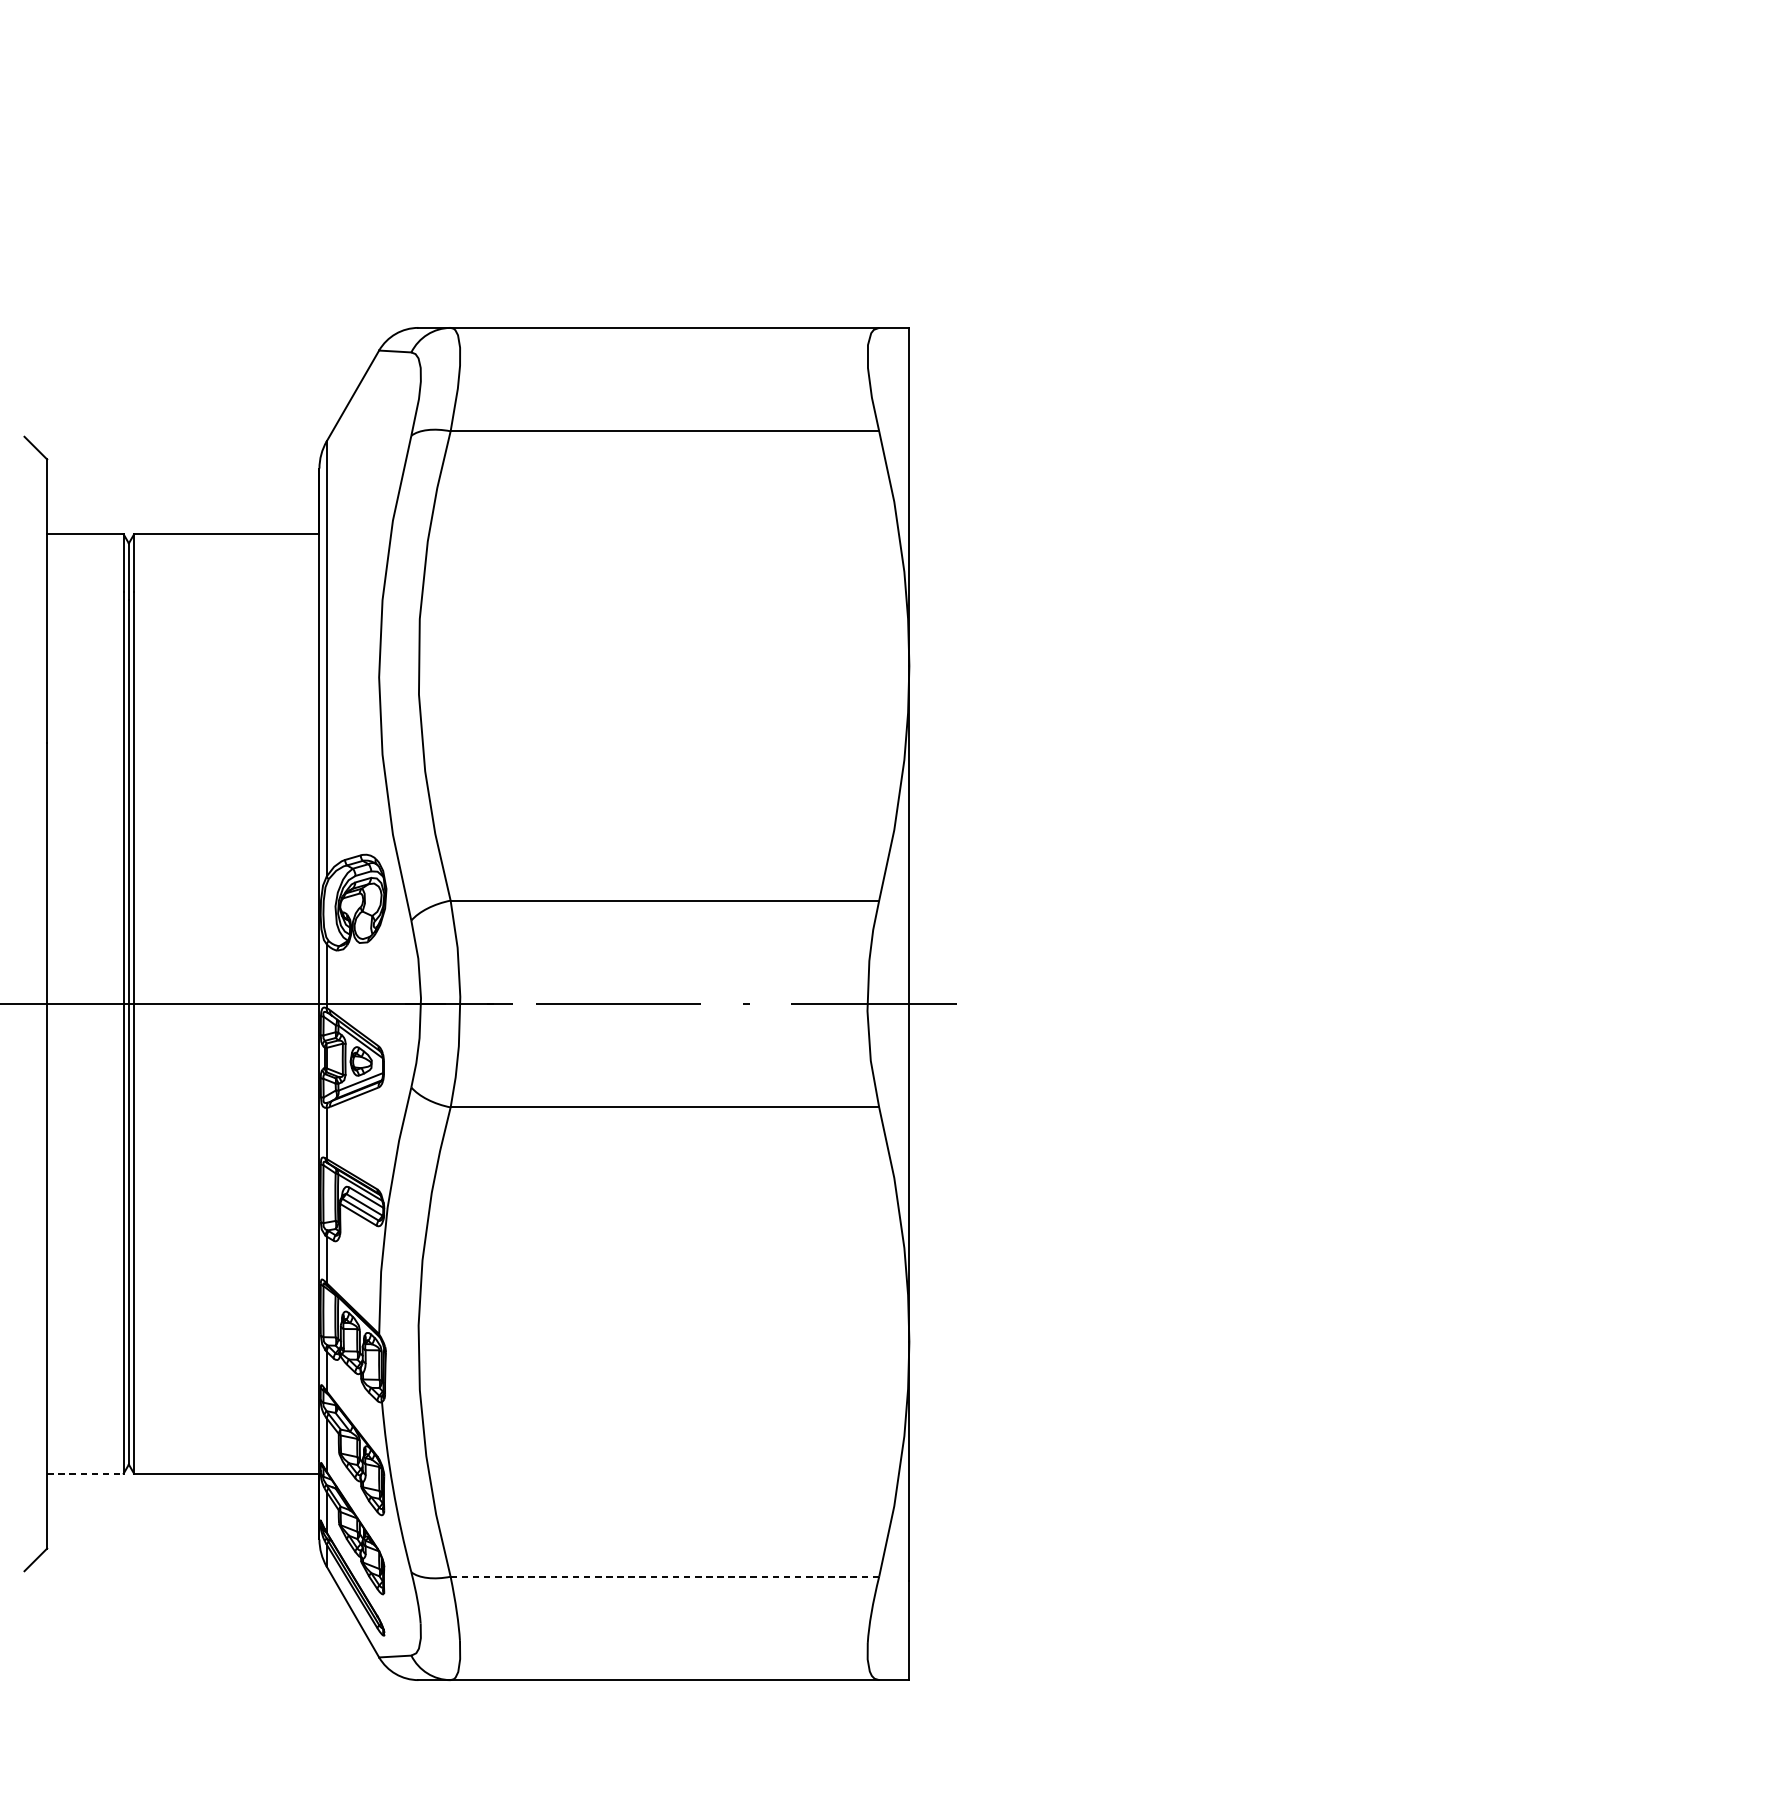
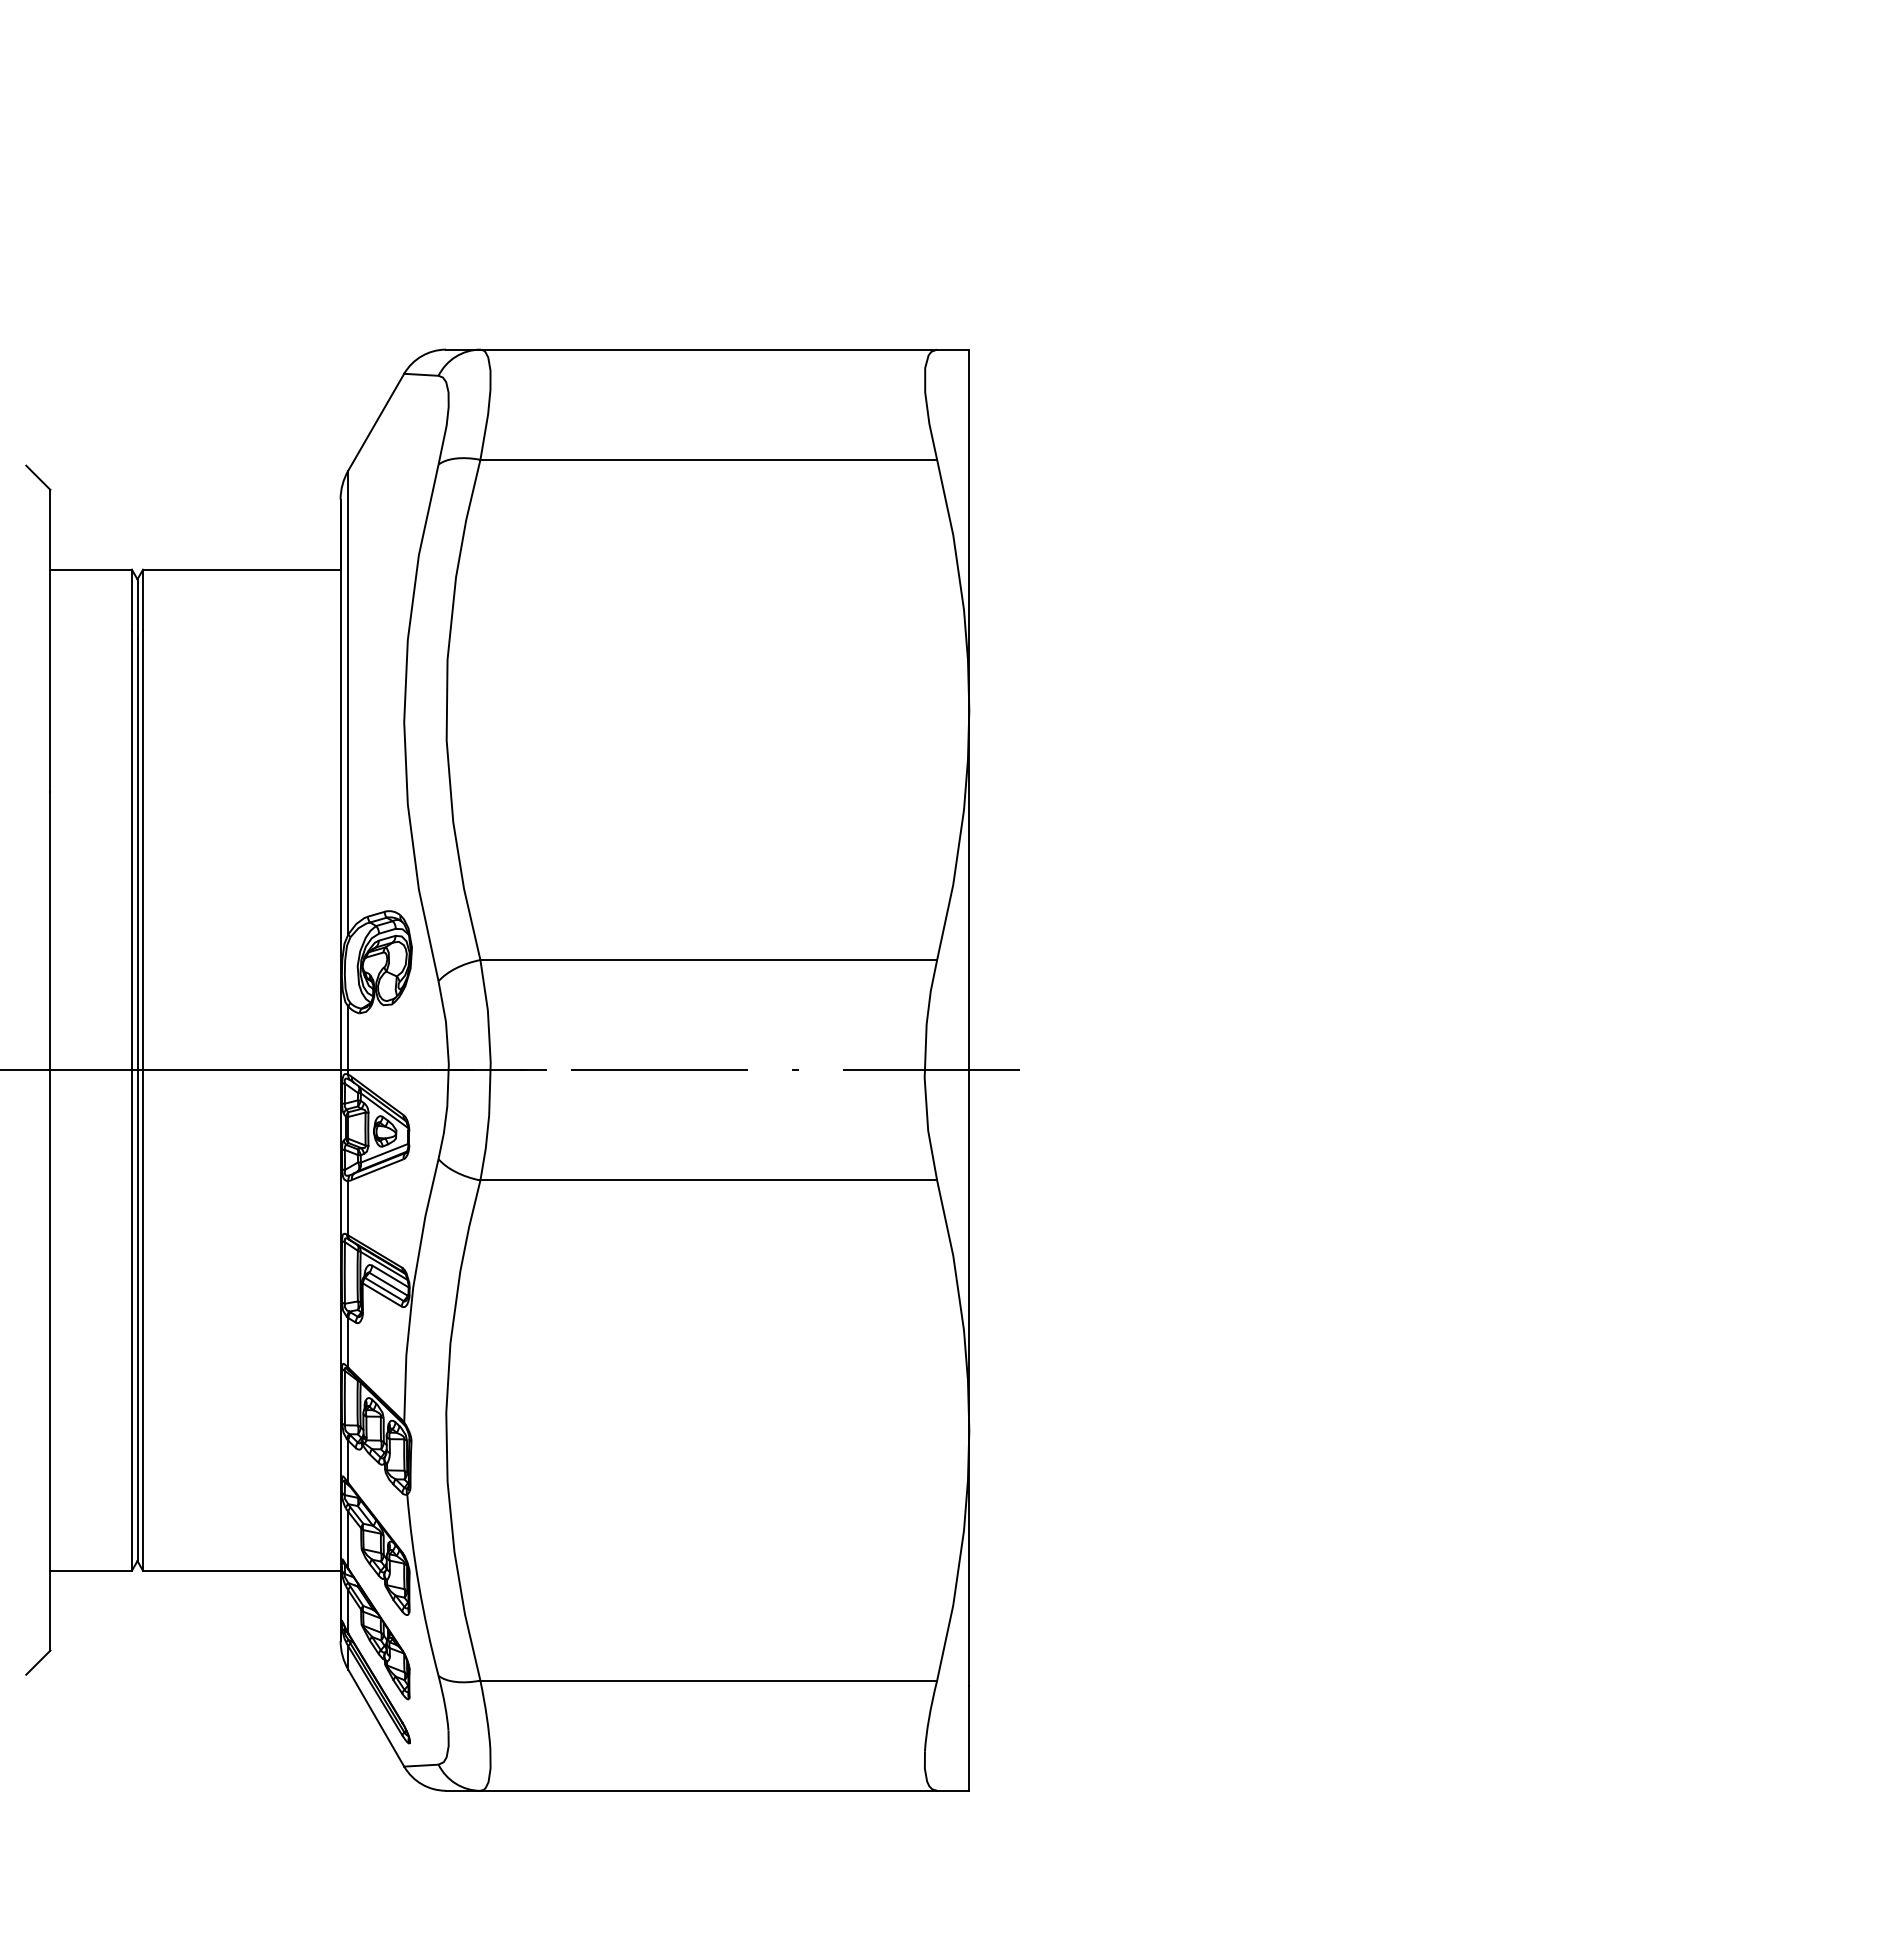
line: (85, 1473) -> (91, 1570), dashed -> solid
line: (664, 1576) -> (708, 1680), dashed -> solid

